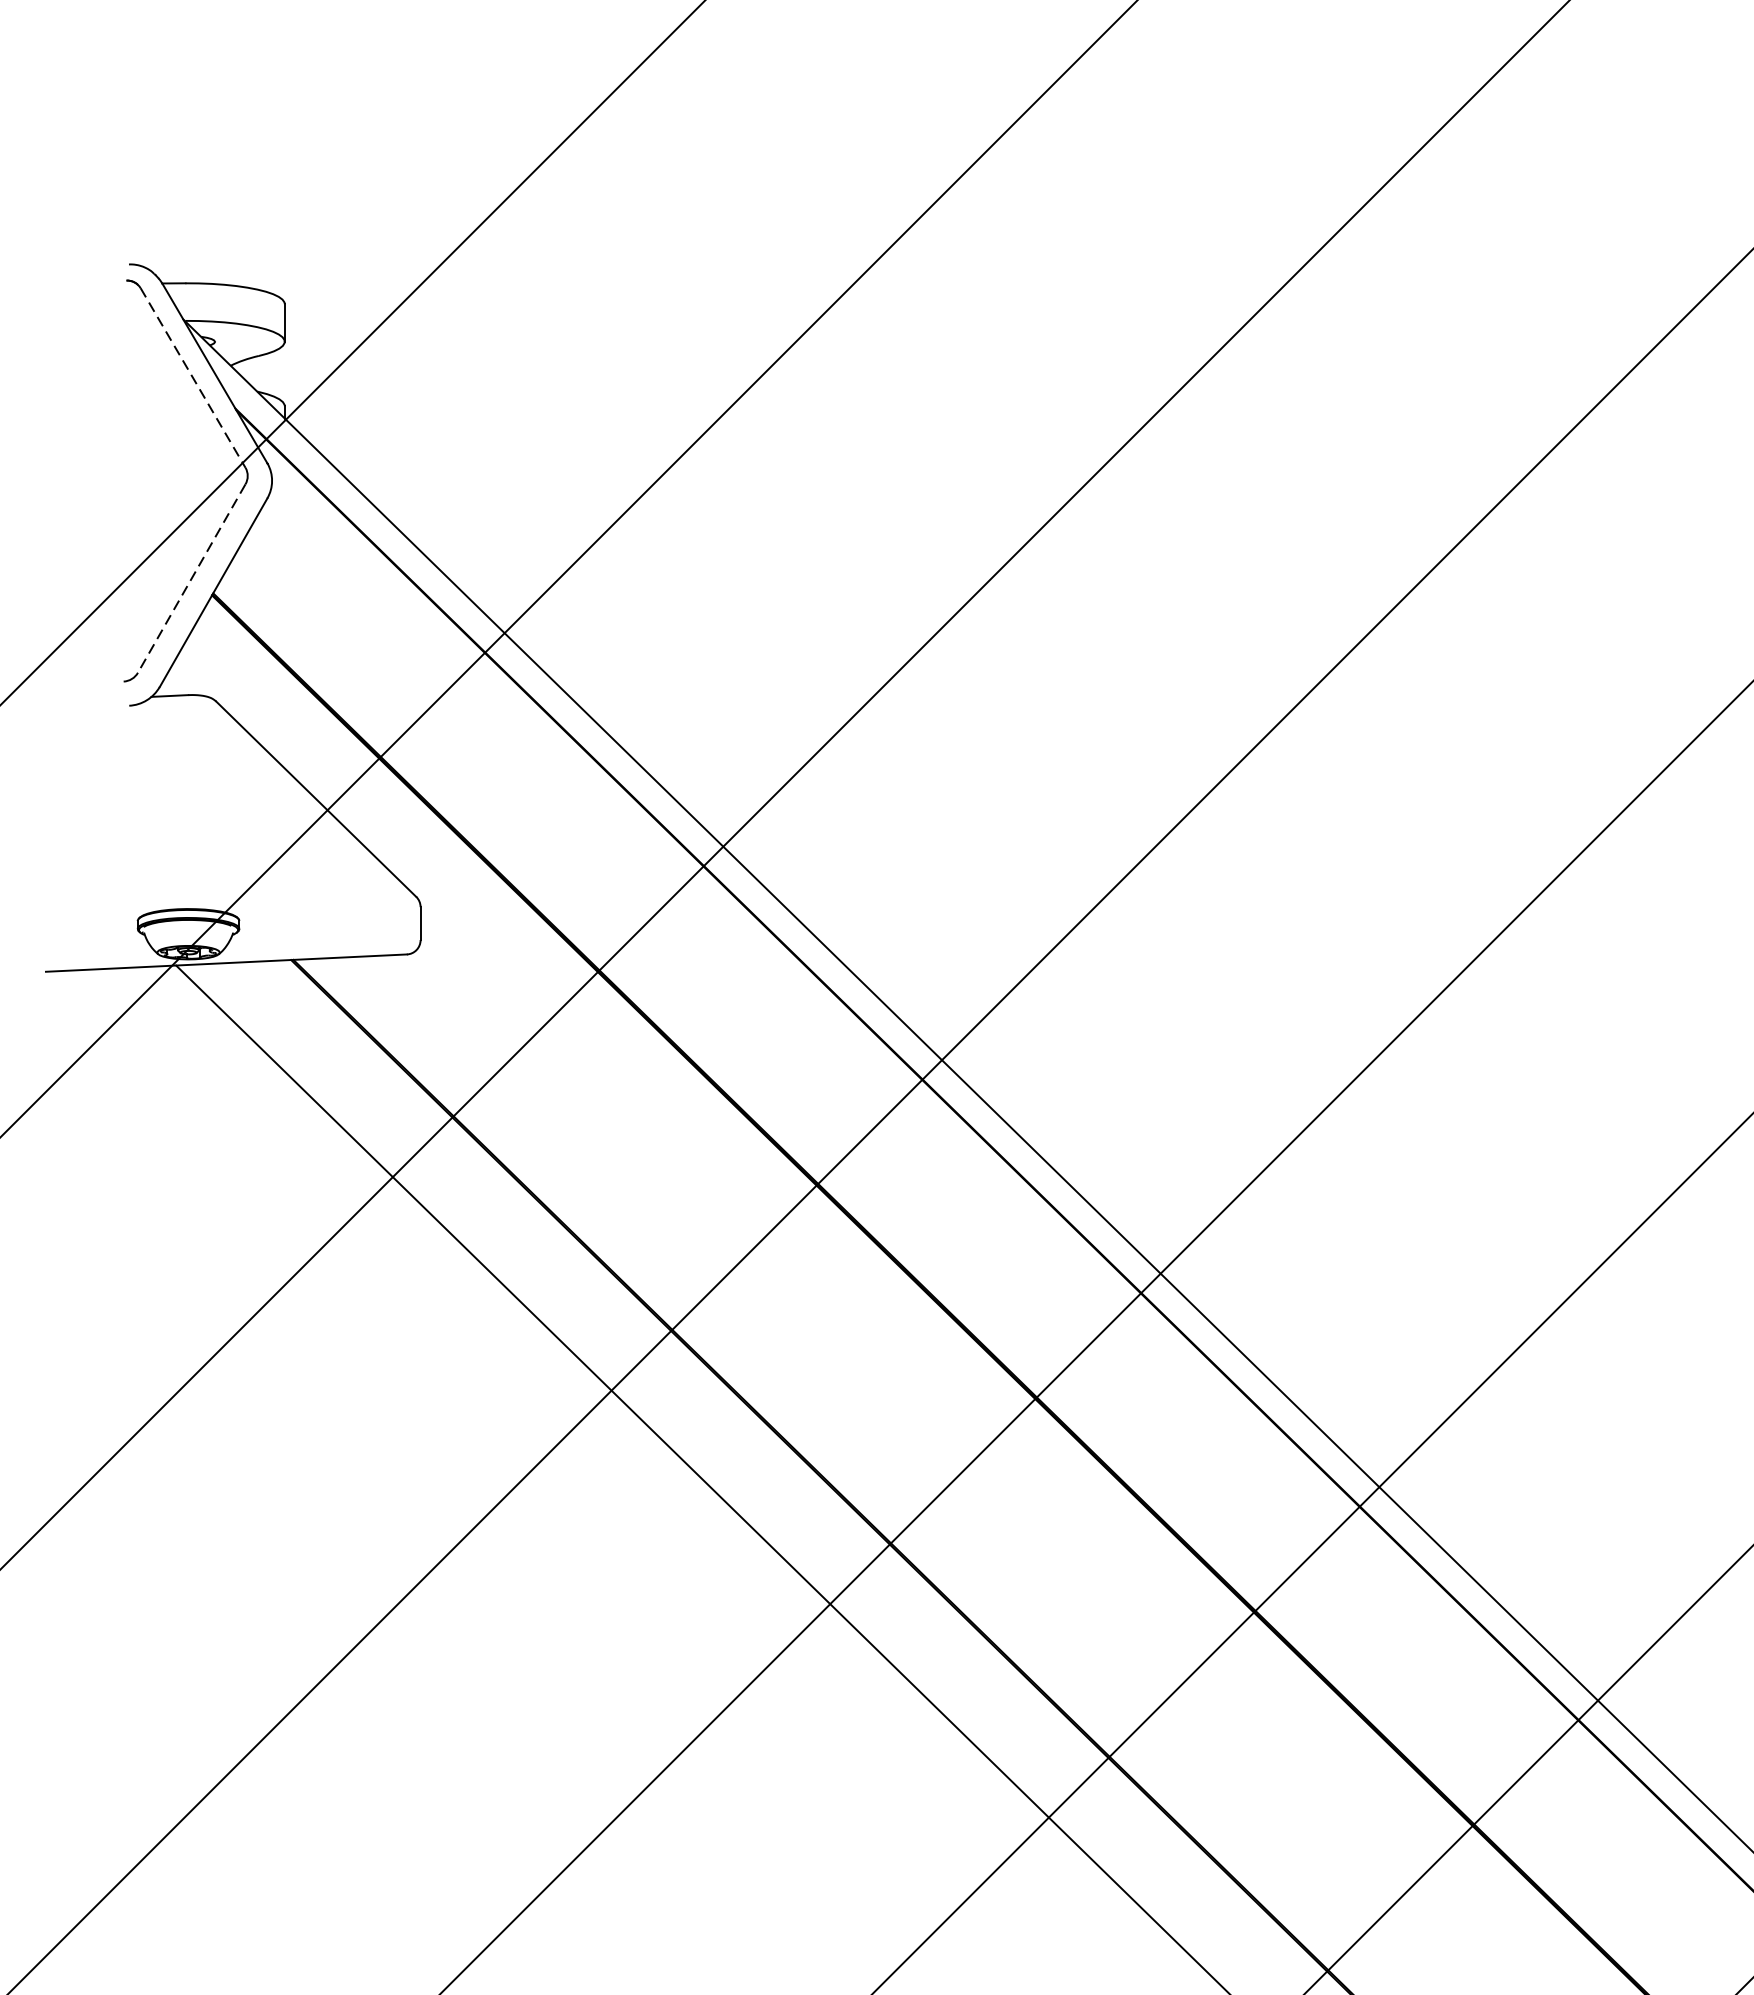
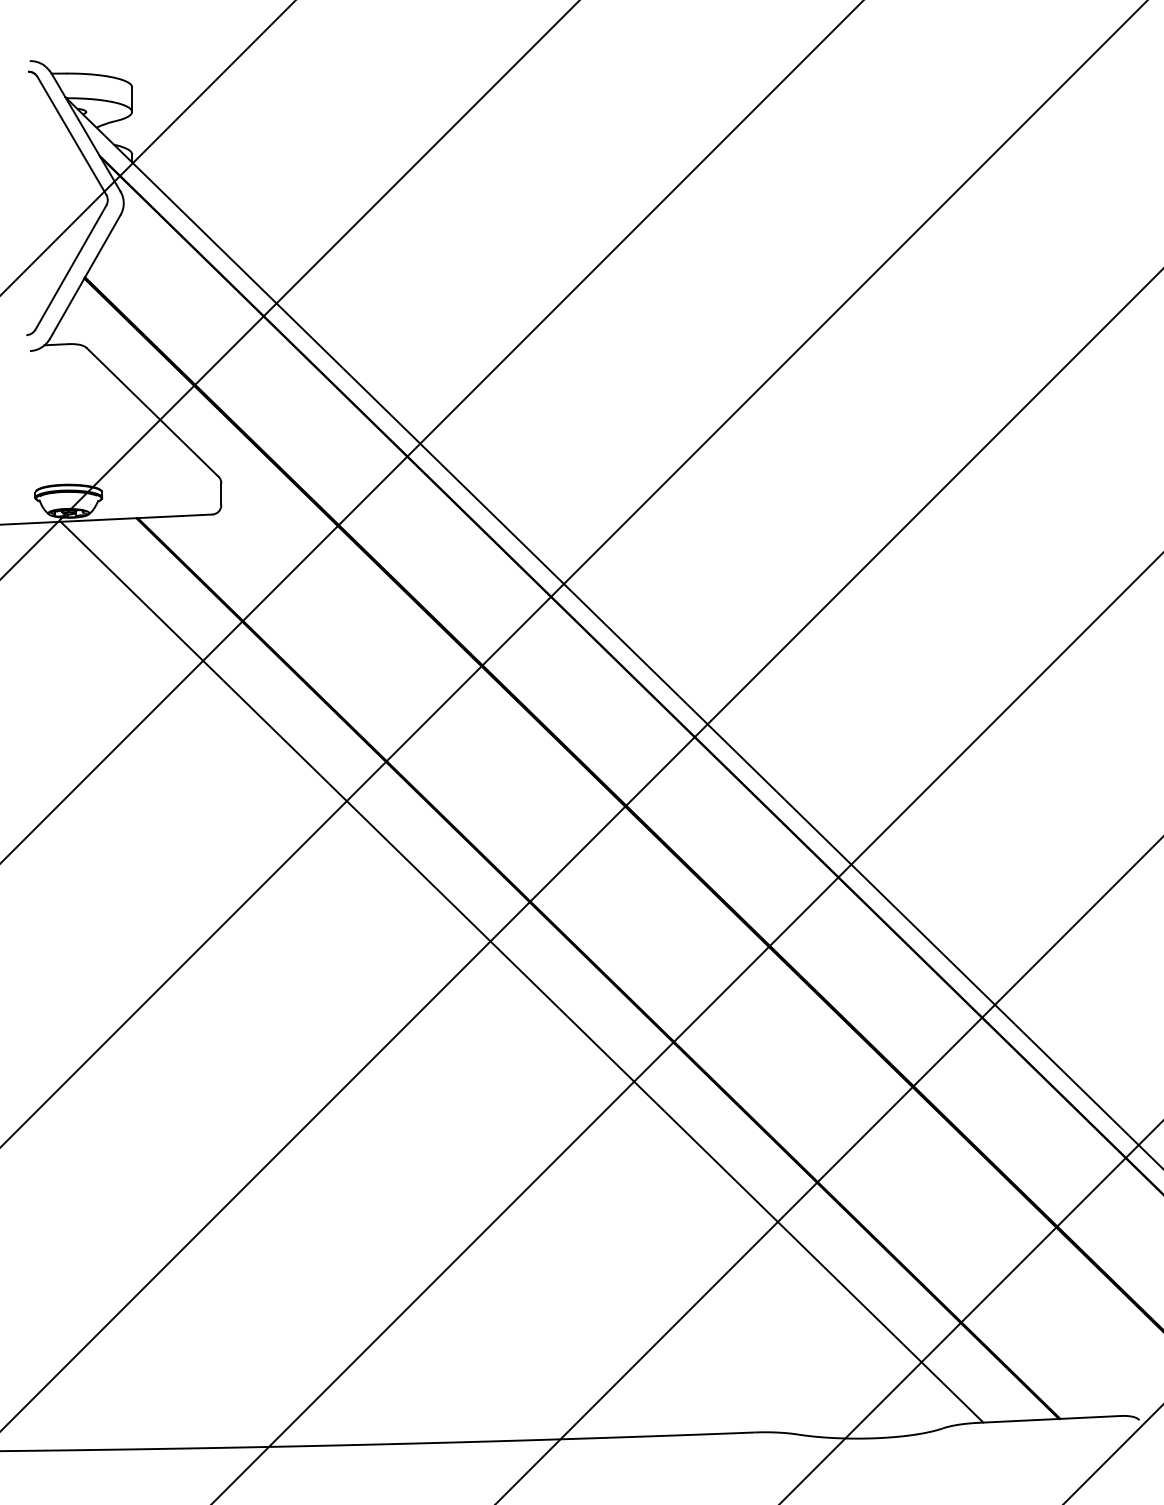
line: (194, 379) -> (72, 136), dashed -> solid
line: (190, 578) -> (70, 267), dashed -> solid

